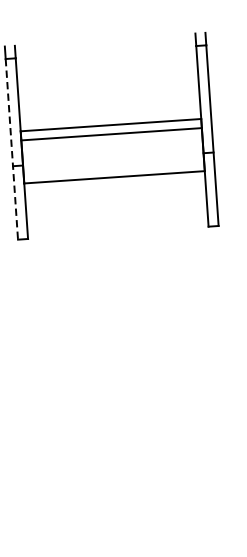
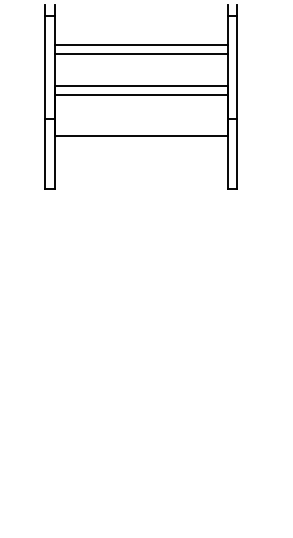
line: (108, 82) -> (141, 45), added
line: (108, 91) -> (141, 54), added
line: (11, 150) -> (45, 103), dashed -> solid

